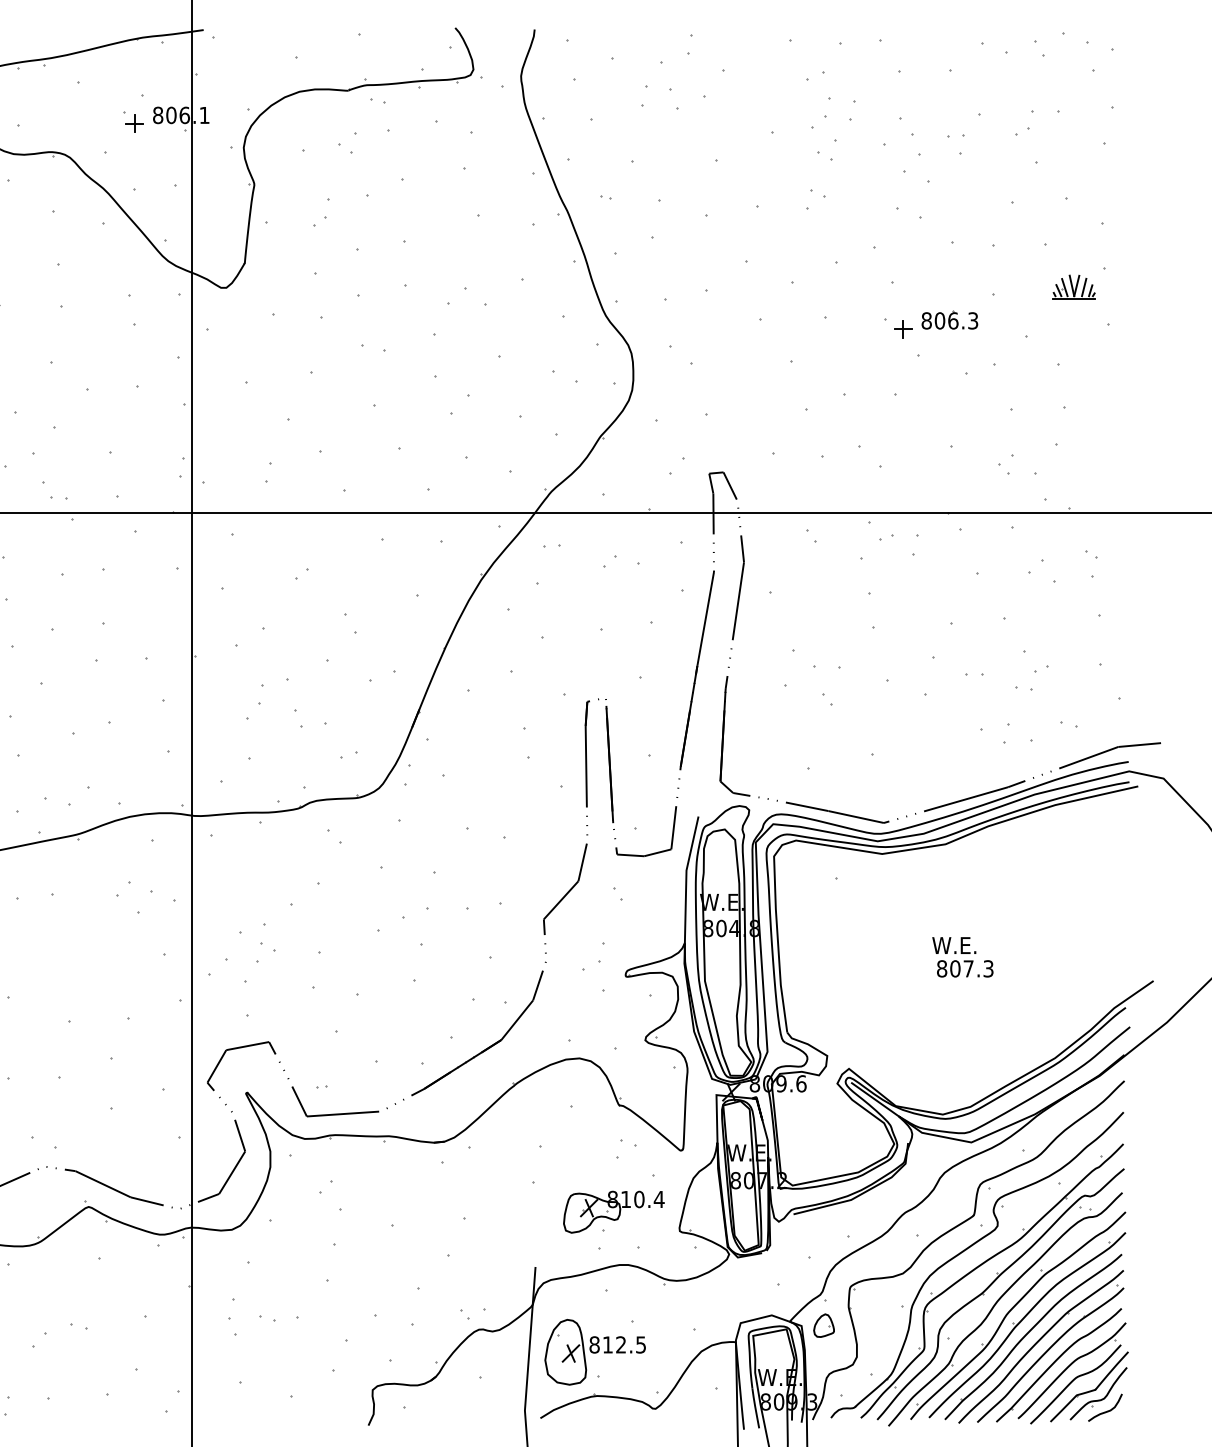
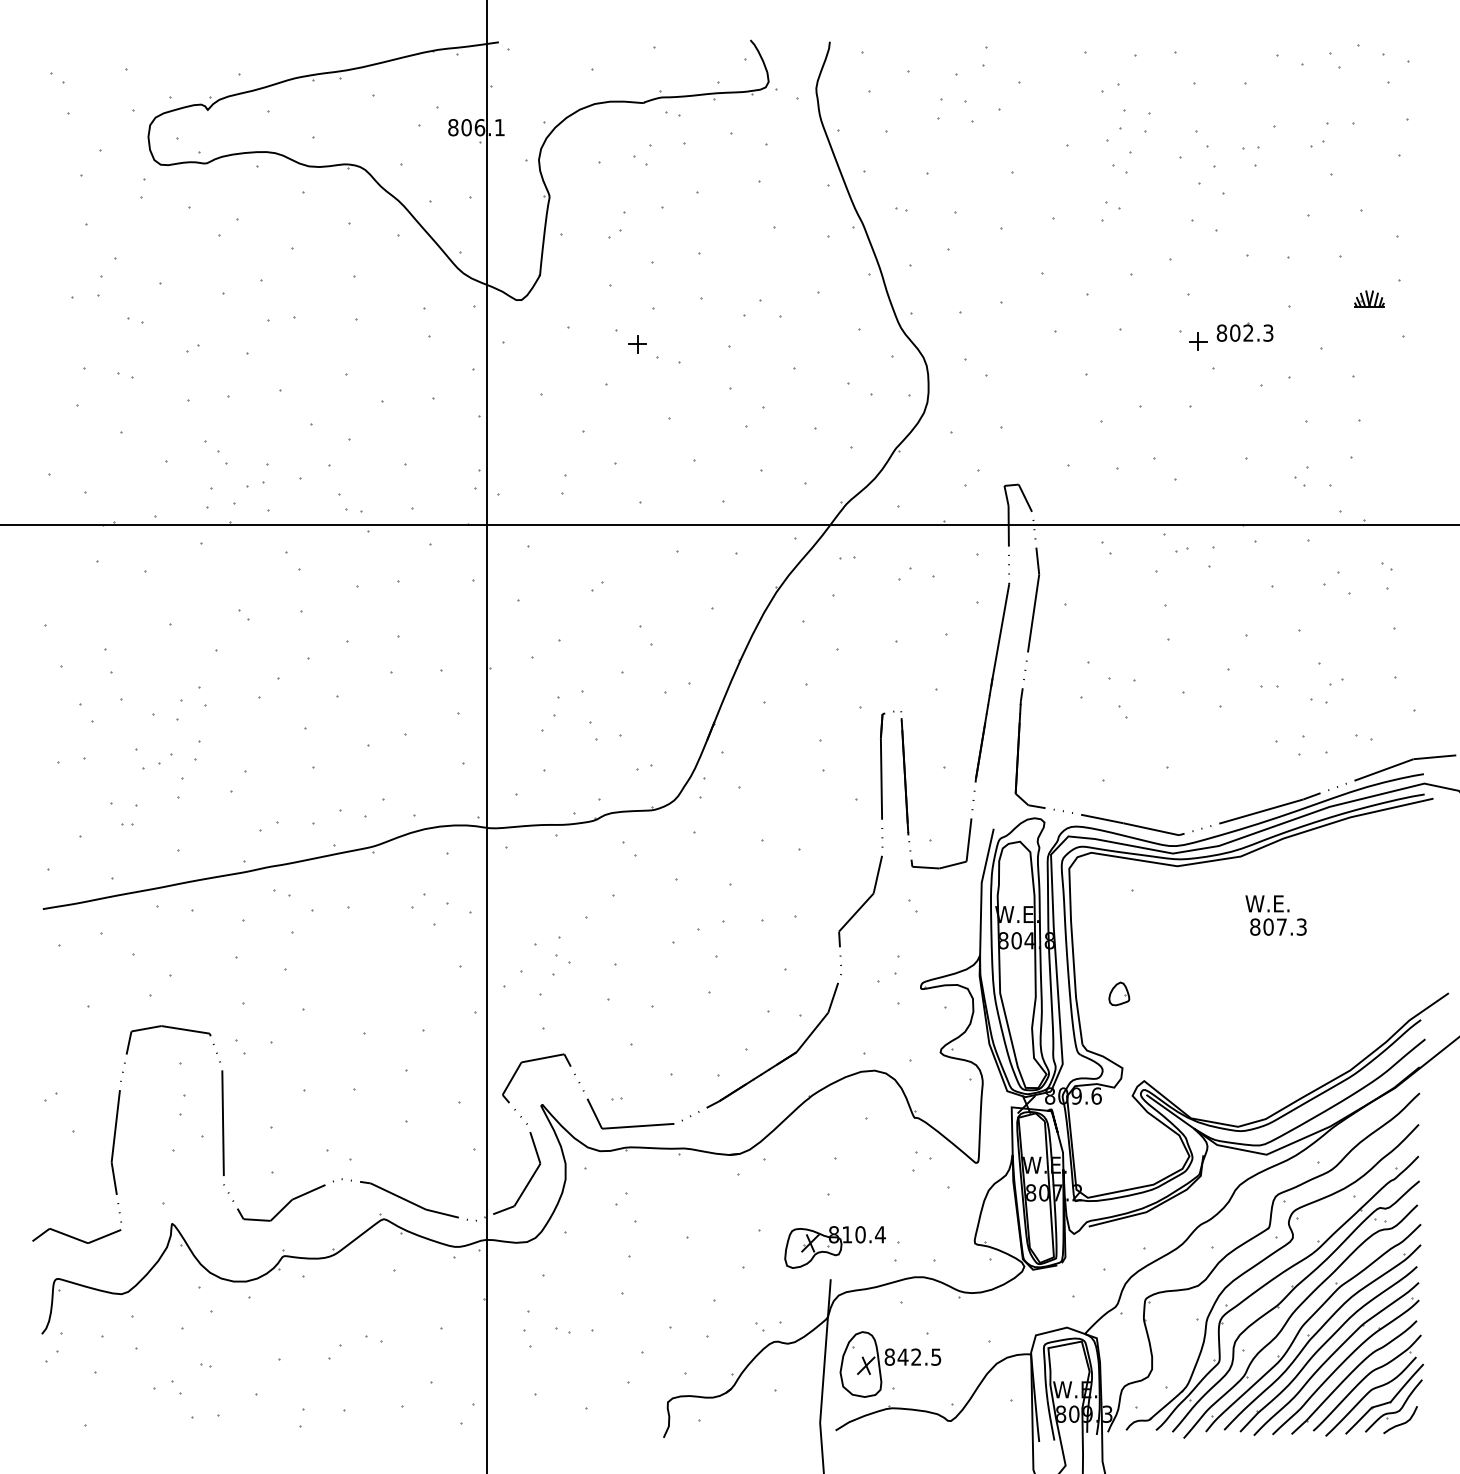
part: (134, 124) -> (637, 344), moved
part: (1074, 287) -> (1369, 299), size x0.7
text: (953, 320) -> (1248, 332), 806.3 -> 802.3
text: (962, 957) -> (1275, 915), moved
part: (613, 1212) -> (834, 1247), moved
part: (824, 1325) -> (1119, 993), moved
text: (607, 1344) -> (902, 1356), 812.5 -> 842.5

